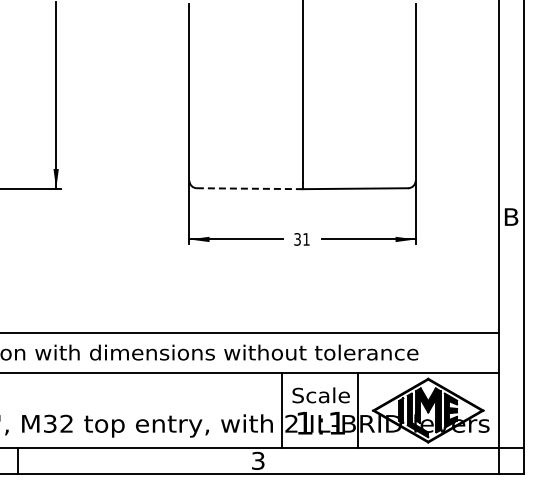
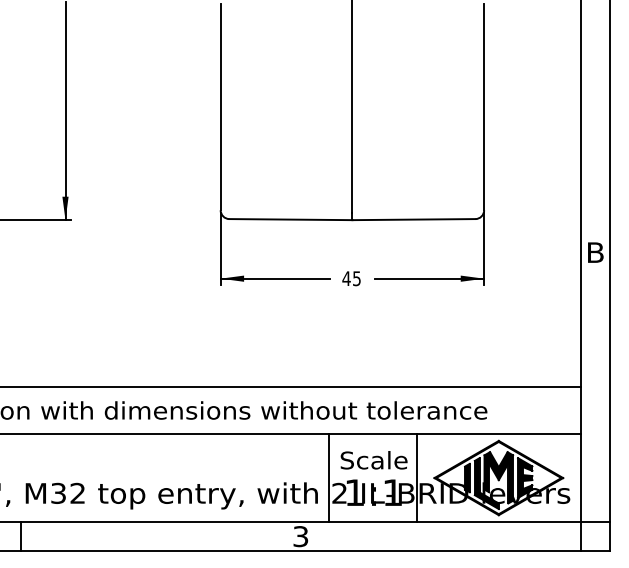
line: (249, 188) -> (290, 219), dashed -> solid
text: (301, 239) -> (351, 278), 31 -> 45

